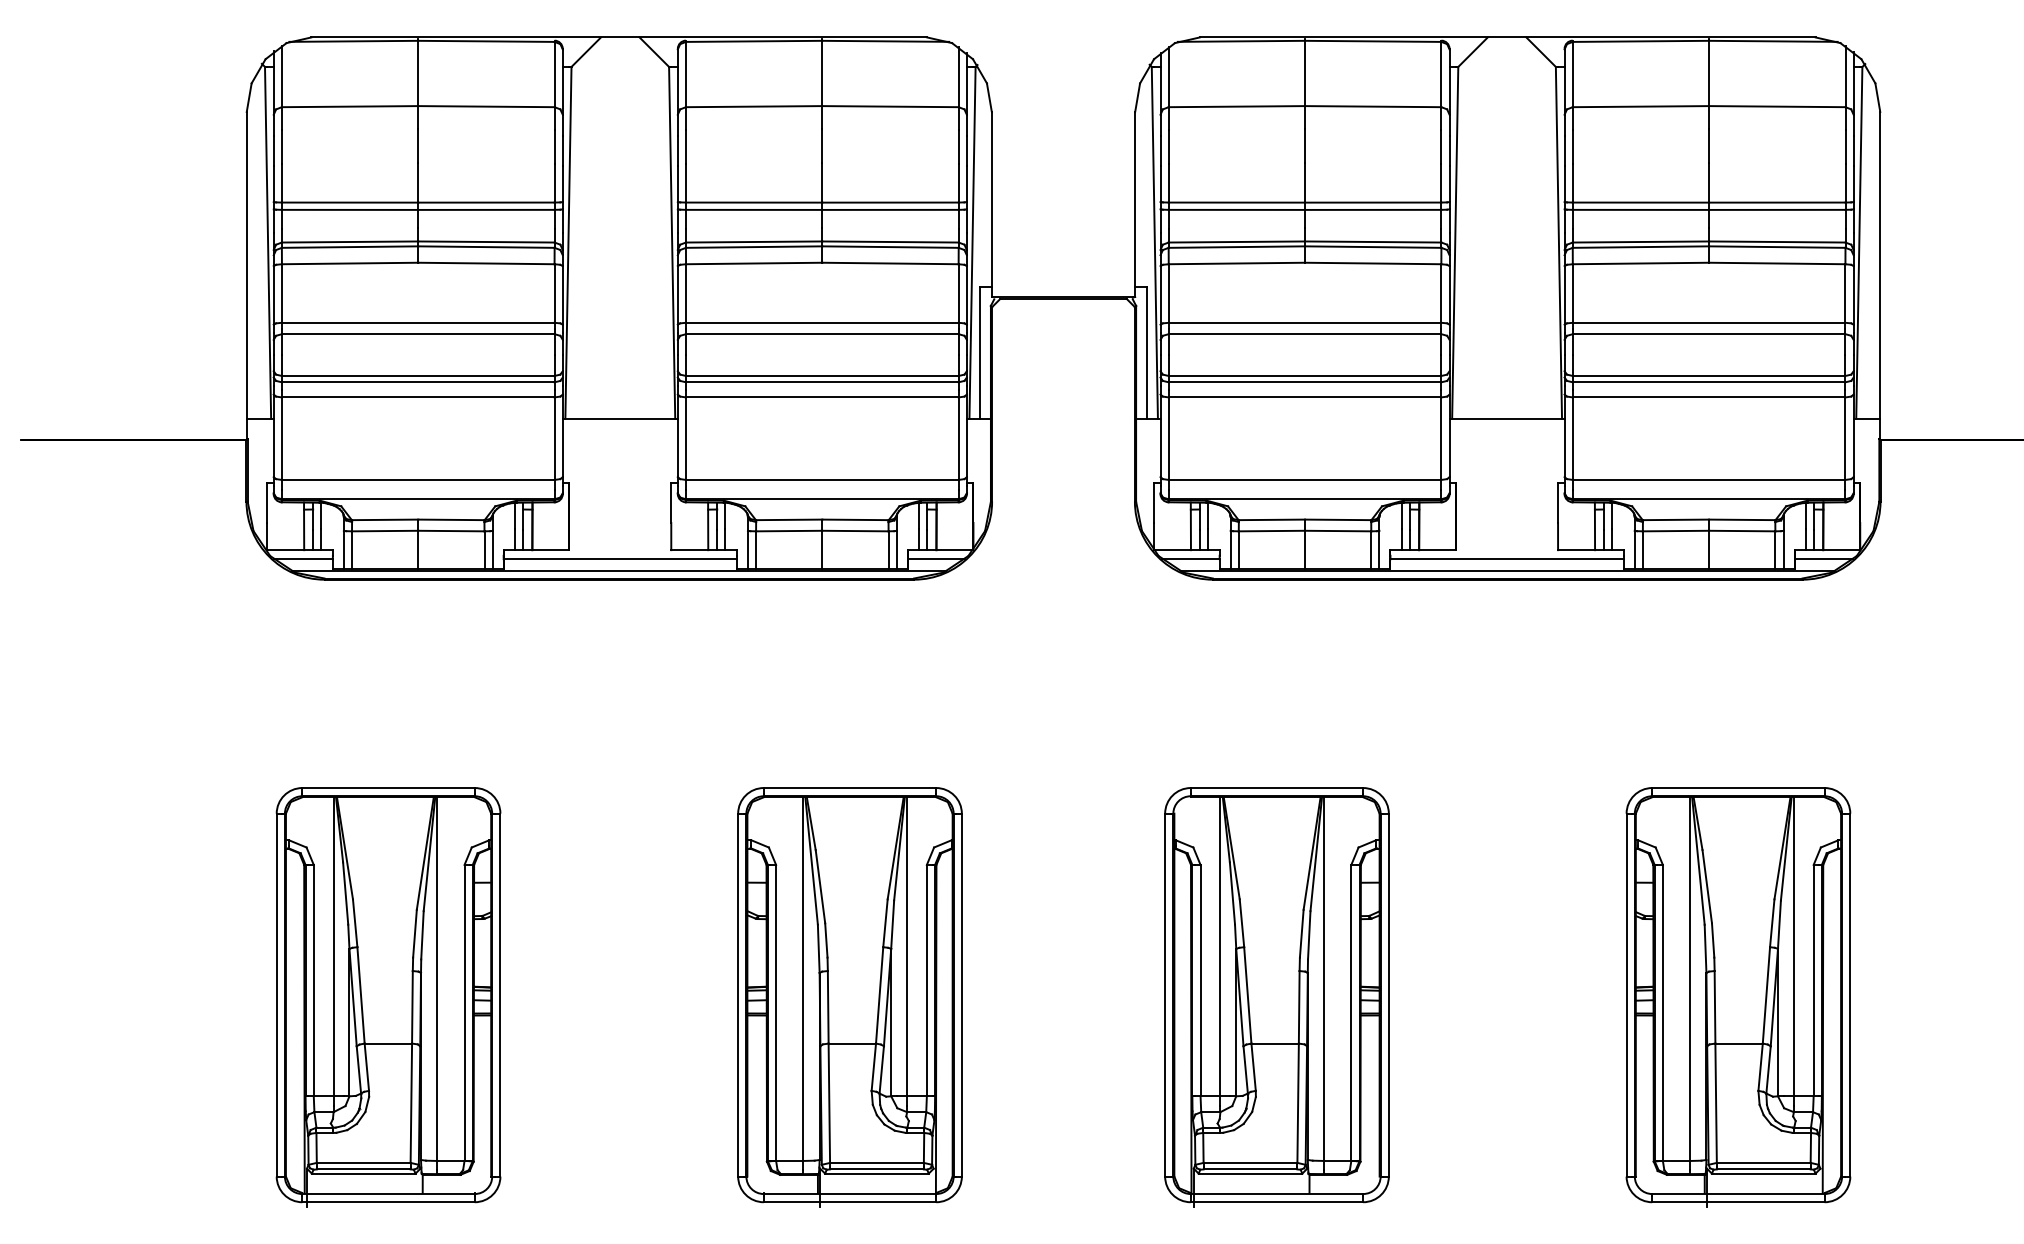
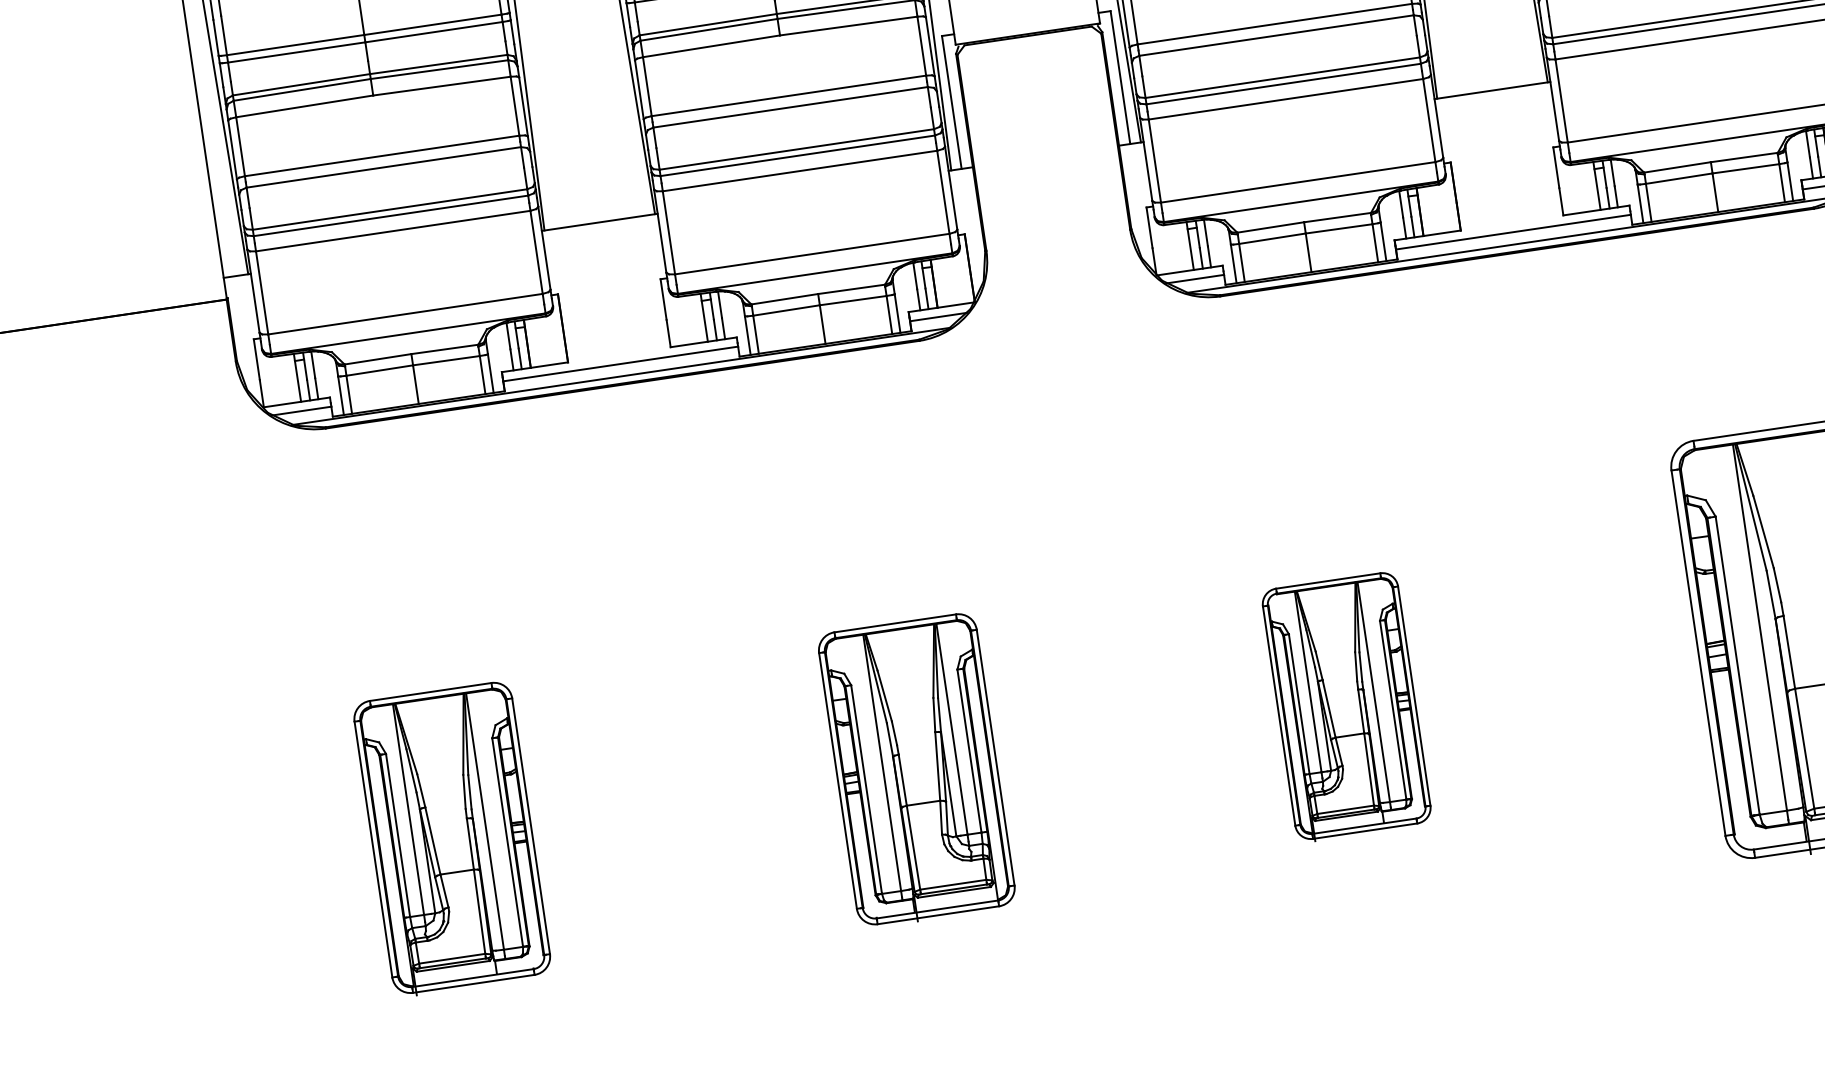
part: (388, 997) -> (452, 839), size x0.7
part: (849, 997) -> (916, 771), size x0.7
part: (1276, 997) -> (1346, 707), size x0.6

